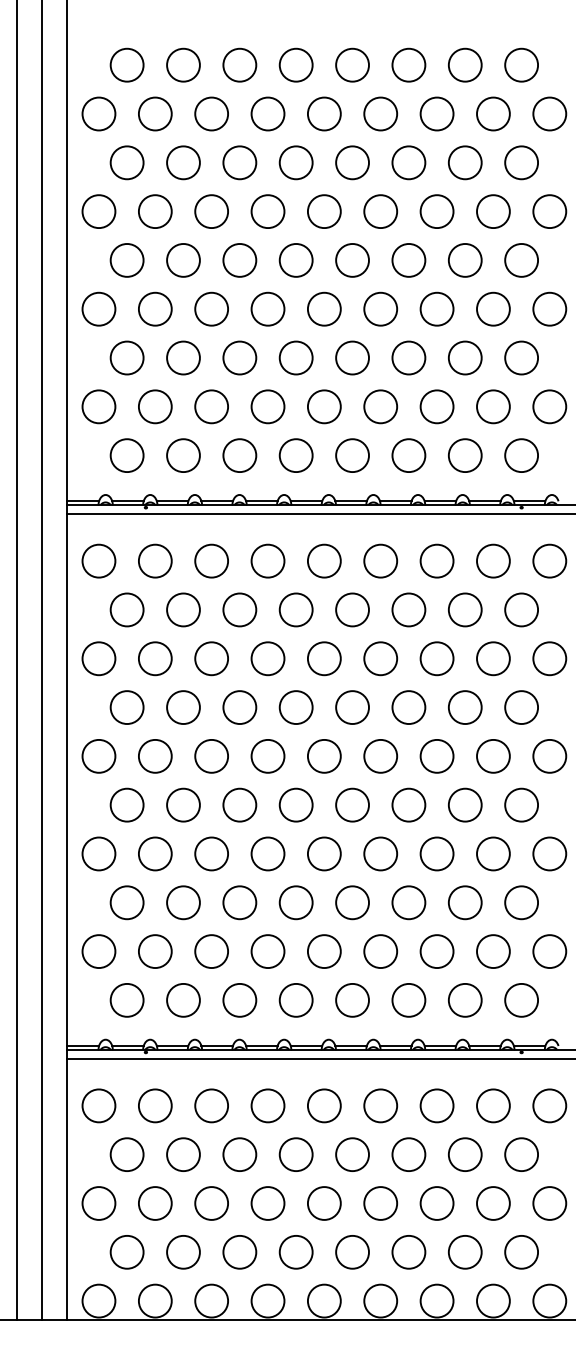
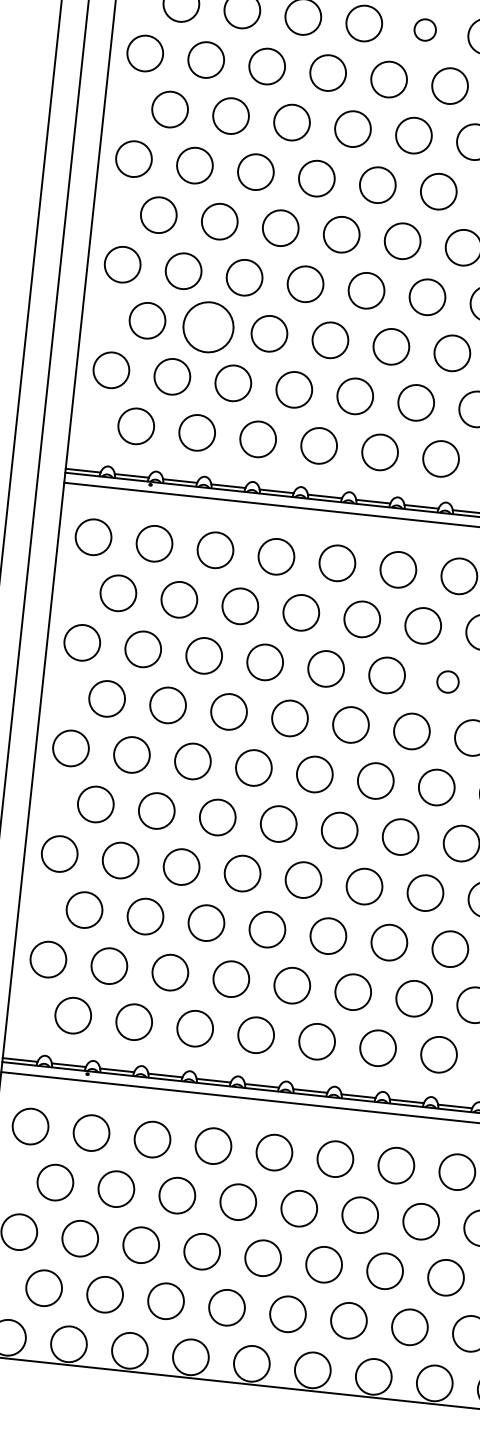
circle: (352, 64) -> (425, 29), size x0.6
circle: (183, 357) -> (208, 326), size x1.4
circle: (436, 658) -> (447, 681), size x0.6

